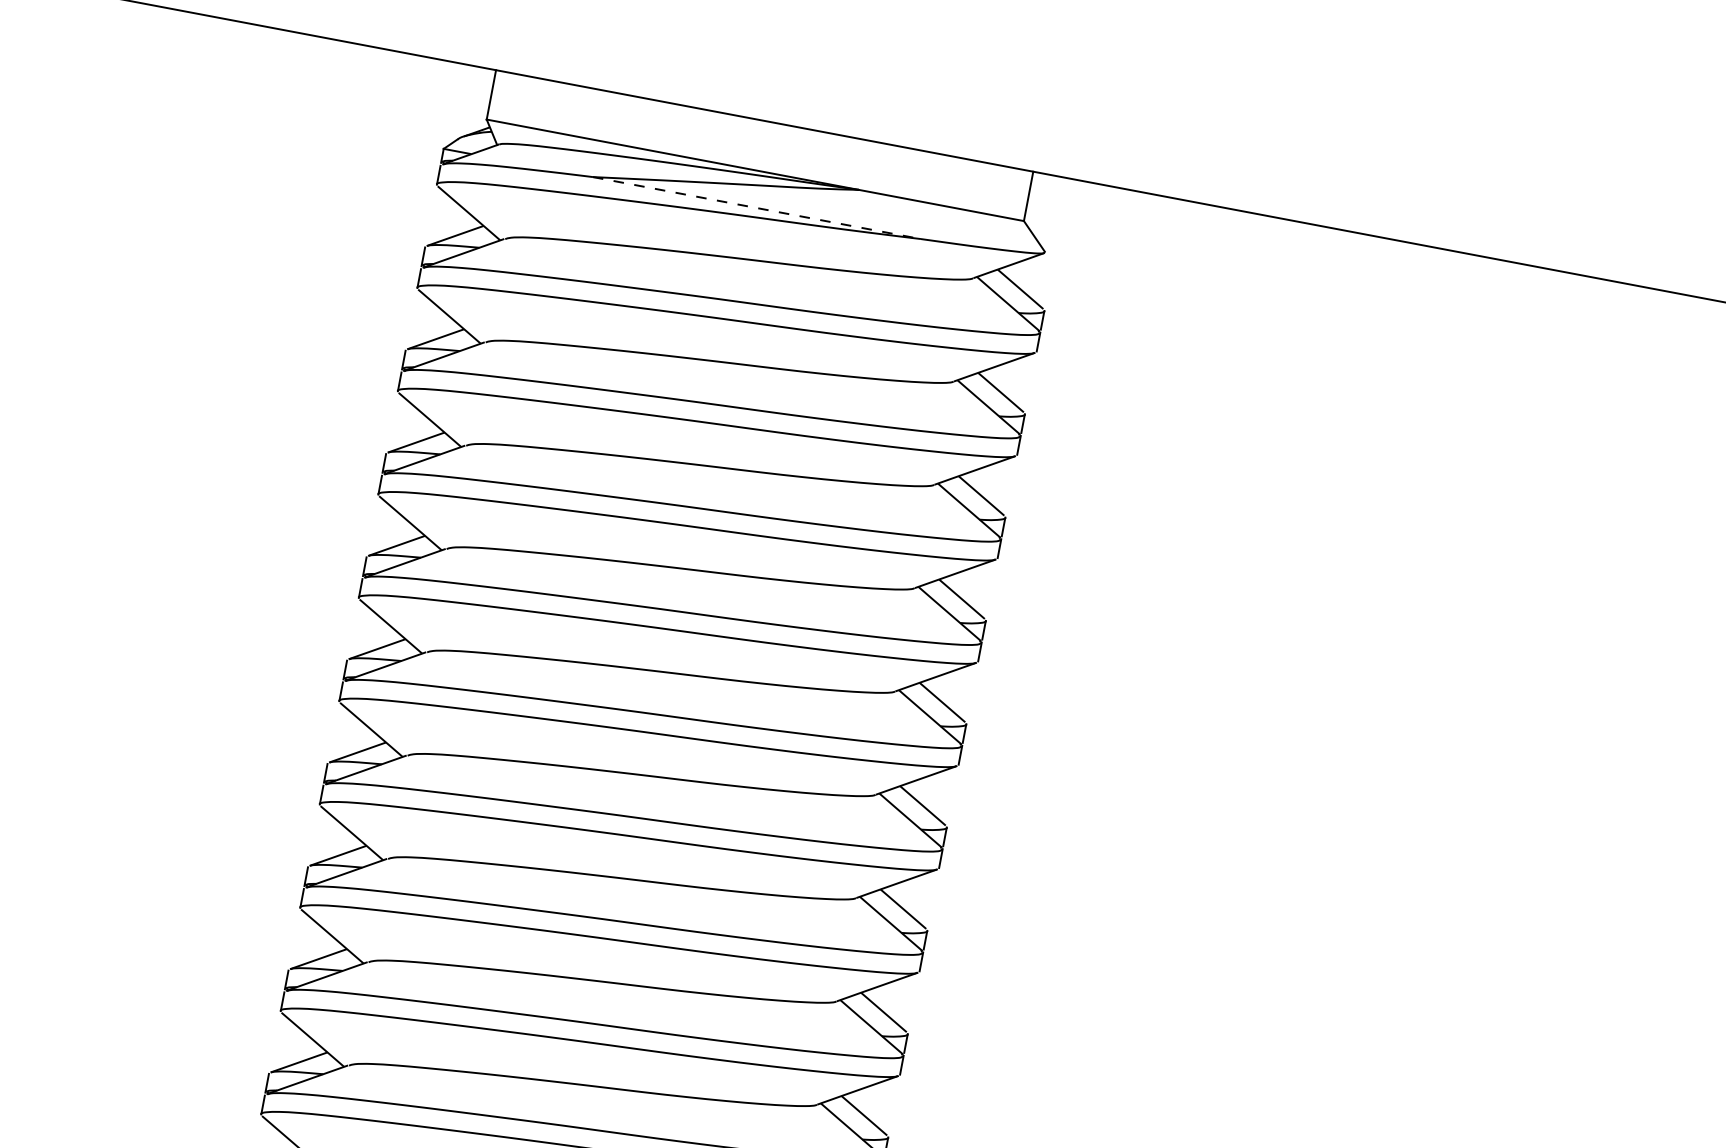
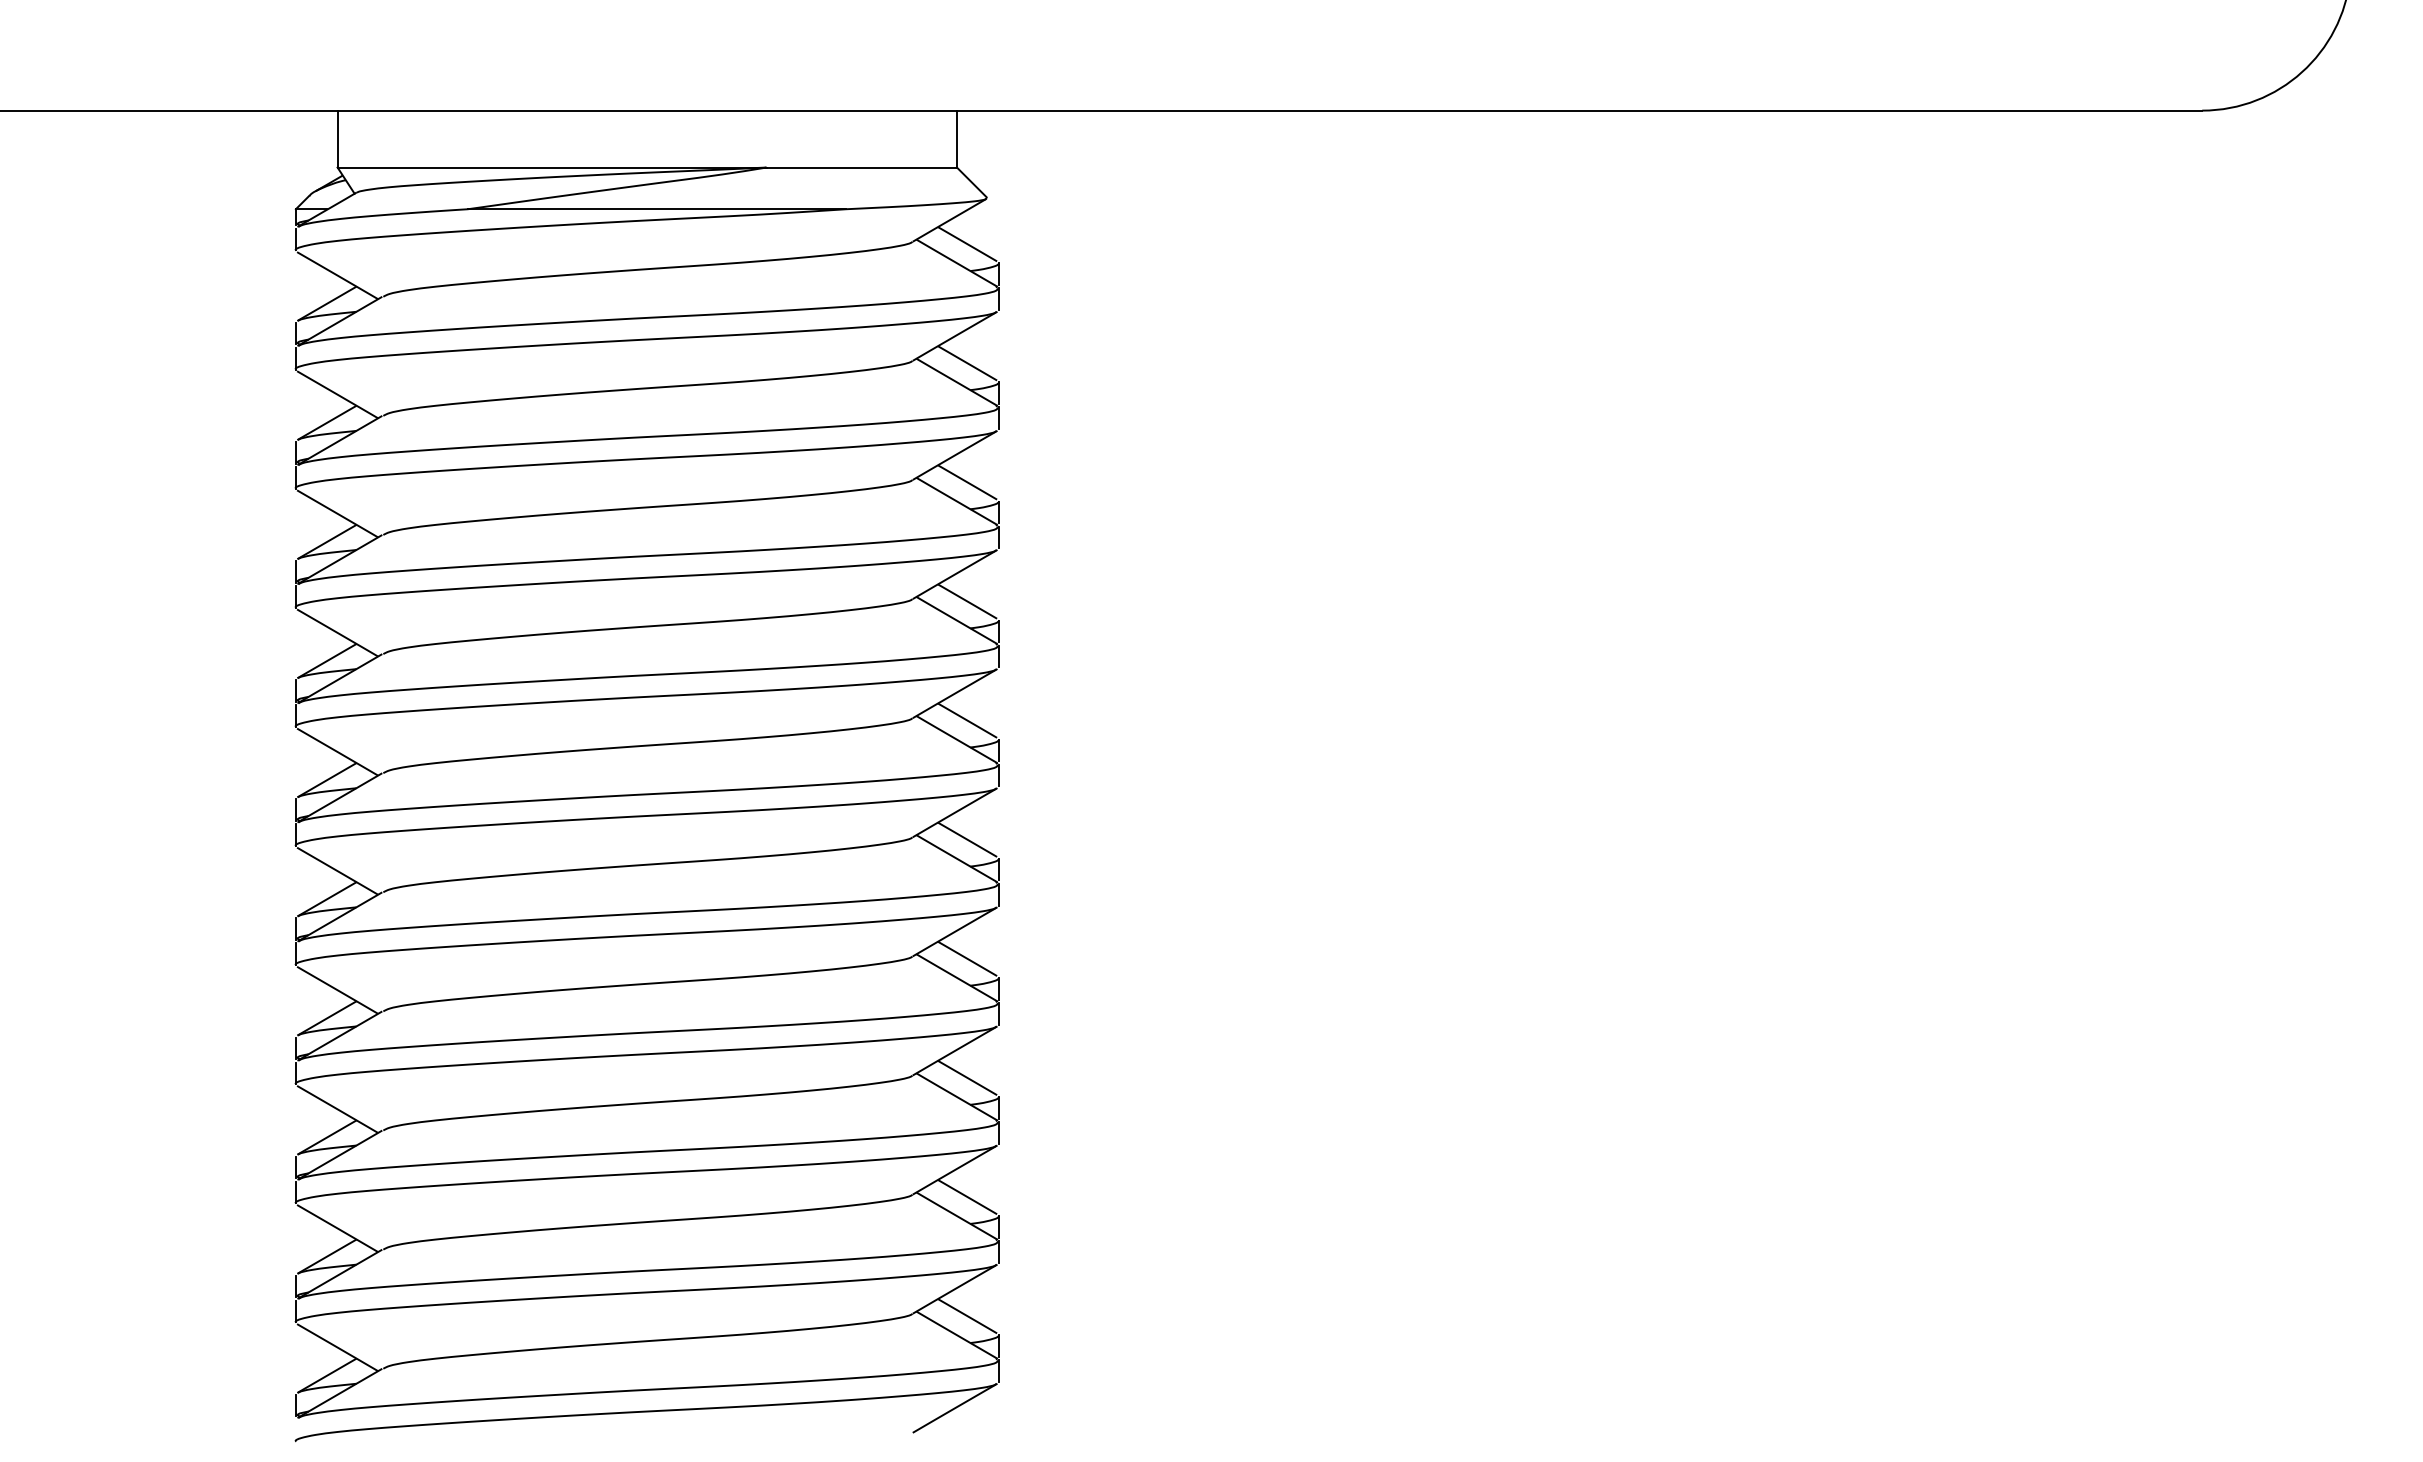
line: (757, 208) -> (657, 209), dashed -> solid

